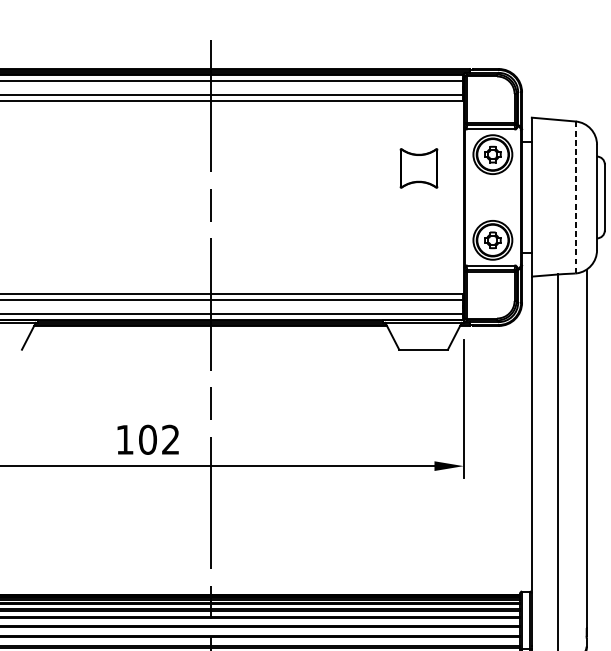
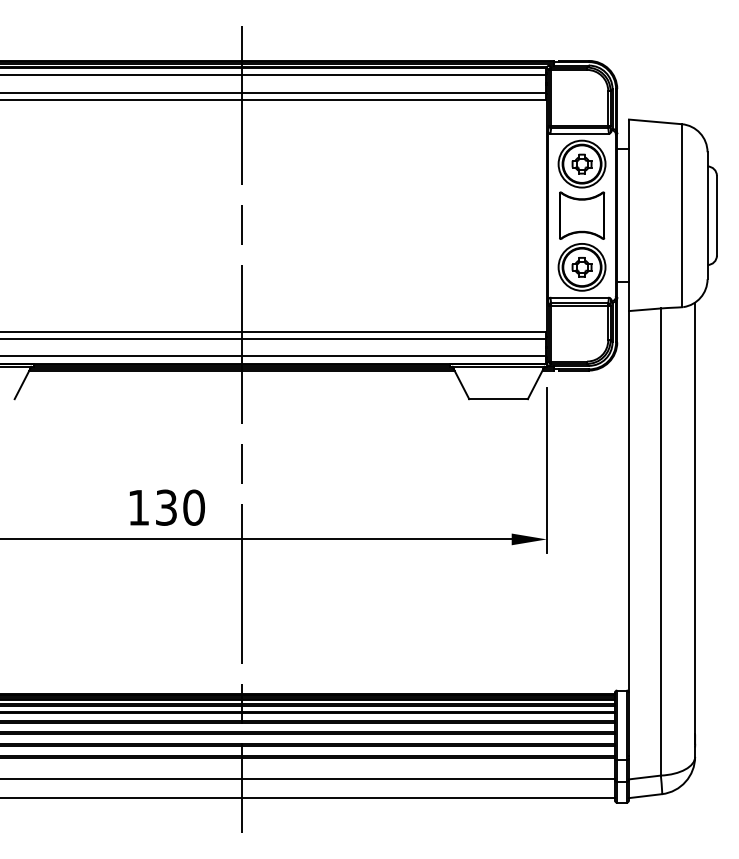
part: (419, 168) -> (582, 215), moved
line: (575, 197) -> (681, 215), dashed -> solid
text: (159, 439) -> (180, 507), 102 -> 130

